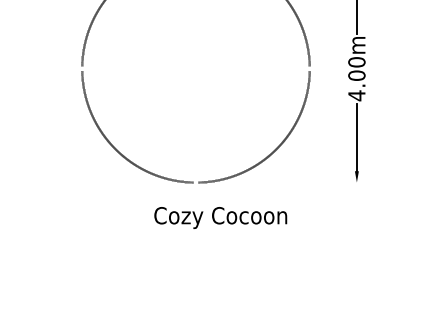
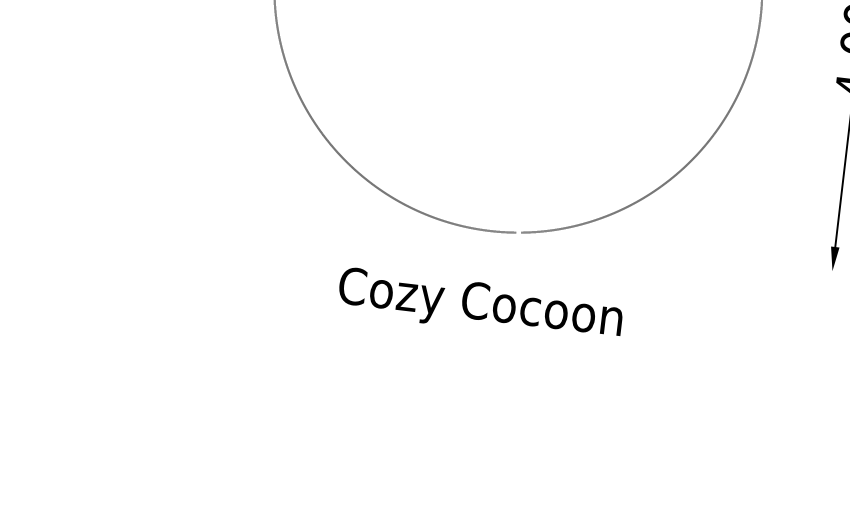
text: (220, 217) -> (480, 305), moved

